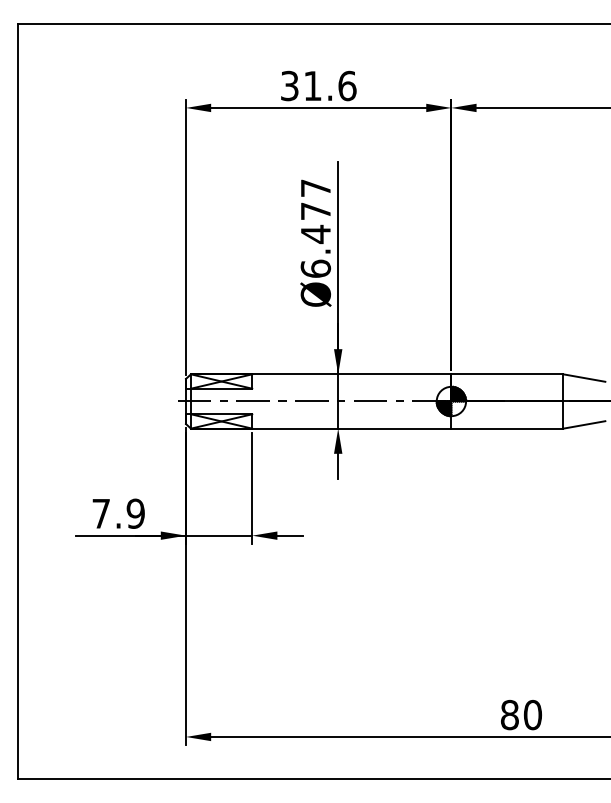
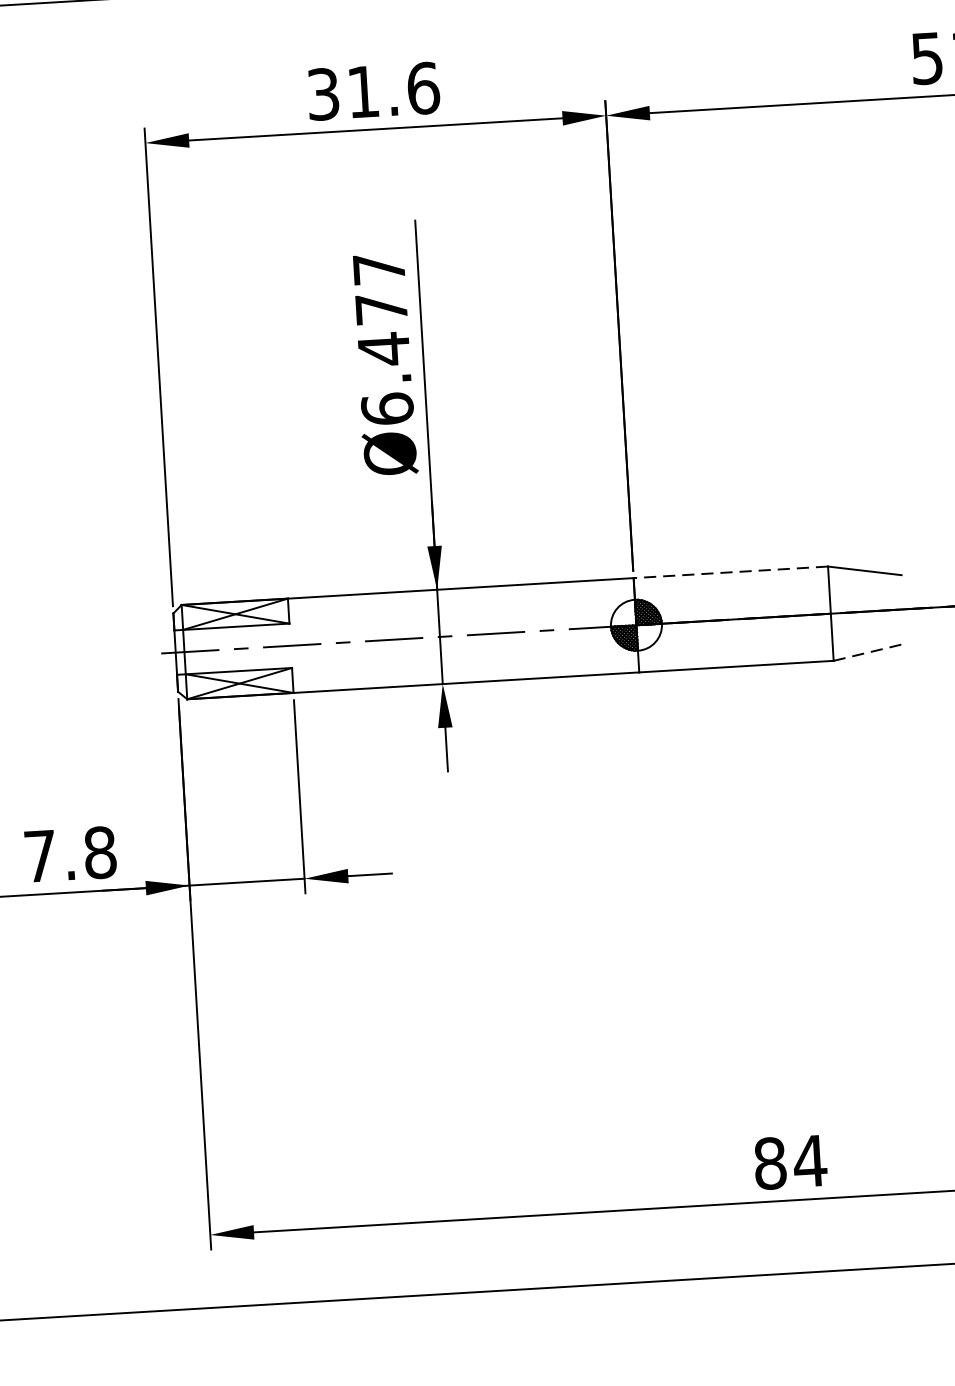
line: (507, 374) -> (731, 572), solid -> dashed
line: (584, 424) -> (869, 651), solid -> dashed
text: (135, 513) -> (99, 852), 7.9 -> 7.8
text: (532, 714) -> (809, 1160), 80 -> 84

